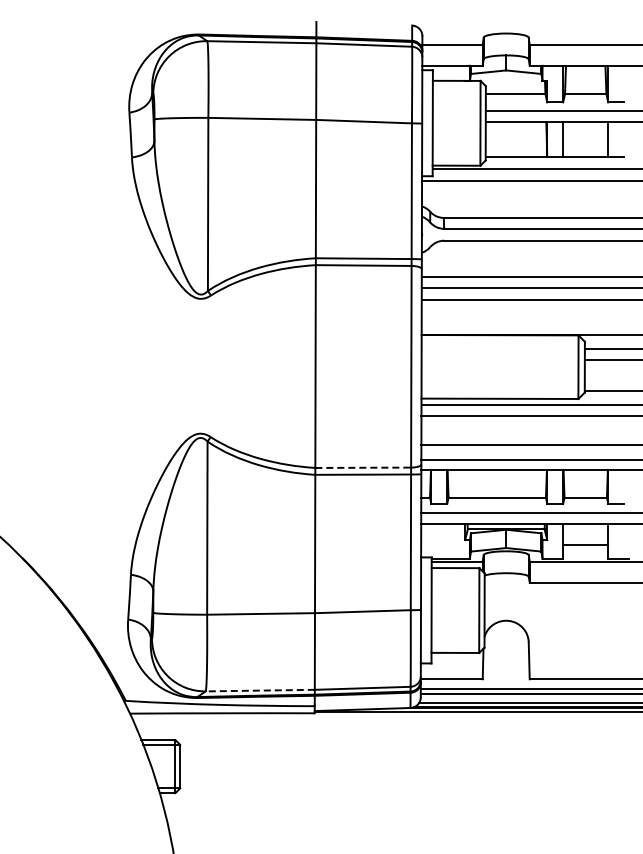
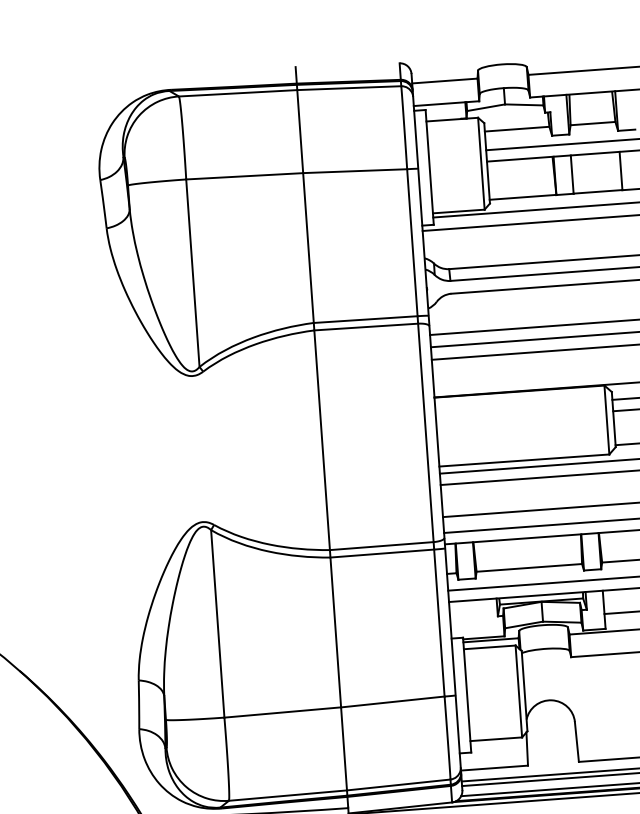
line: (363, 467) -> (382, 545), dashed -> solid
line: (260, 690) -> (288, 795), dashed -> solid

